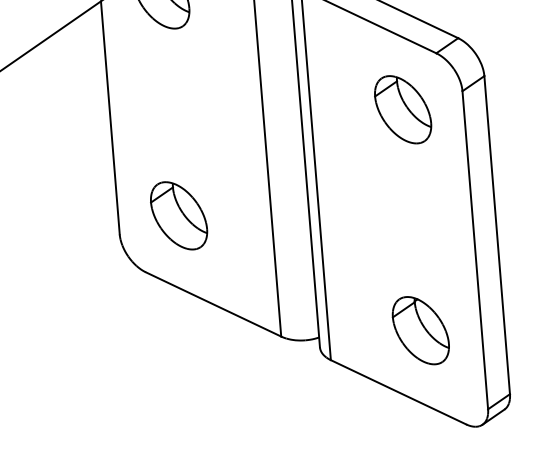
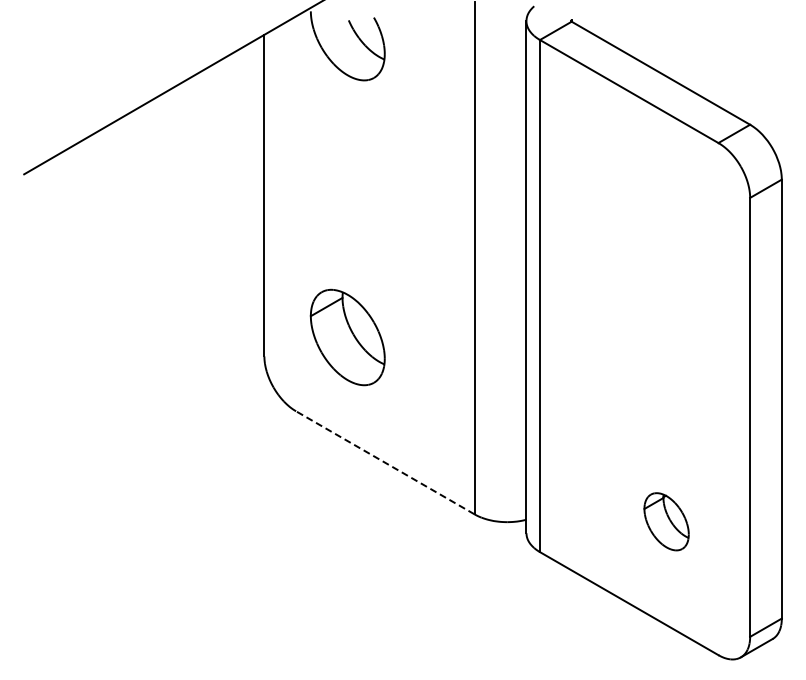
part: (402, 109) -> (666, 216), removed
line: (212, 304) -> (384, 462), solid -> dashed
part: (420, 330) -> (666, 521), size x0.6

